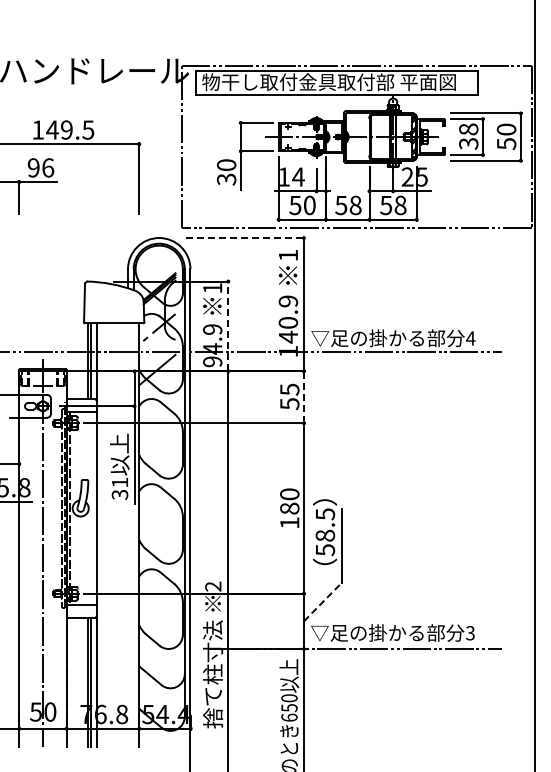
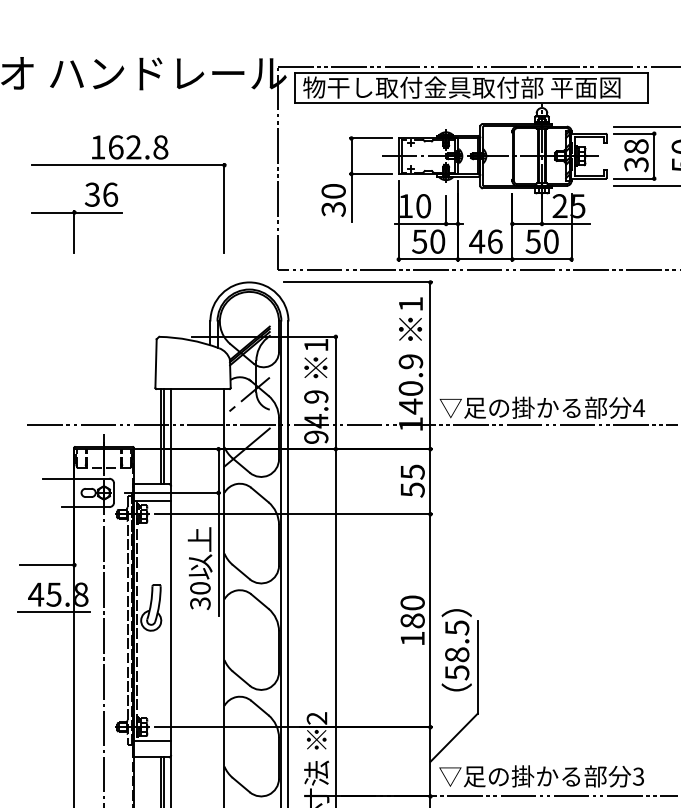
text: (70, 129) -> (138, 146), 149.5 -> 162.8
text: (33, 167) -> (92, 194), 96 -> 36
text: (298, 176) -> (423, 205), 14 -> 10
text: (347, 205) -> (484, 241), 58 -> 46
text: (400, 205) -> (551, 241), 58 -> 50
line: (246, 238) -> (358, 283), dashed -> solid
line: (228, 326) -> (336, 393), dashed -> solid
line: (303, 396) -> (429, 480), dashed -> solid
text: (119, 482) -> (199, 588), 31 -> 30
line: (322, 602) -> (453, 738), dashed -> solid

